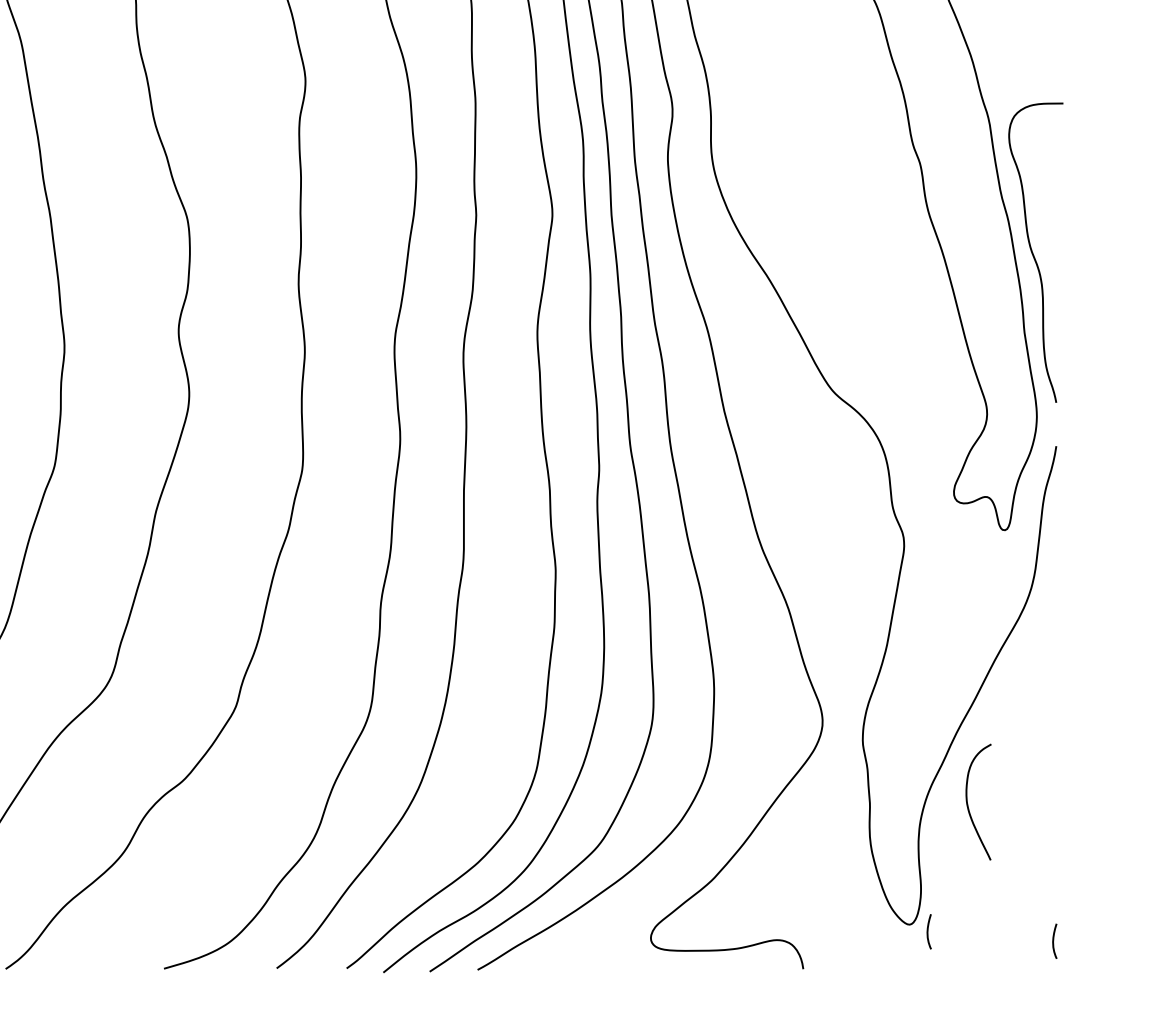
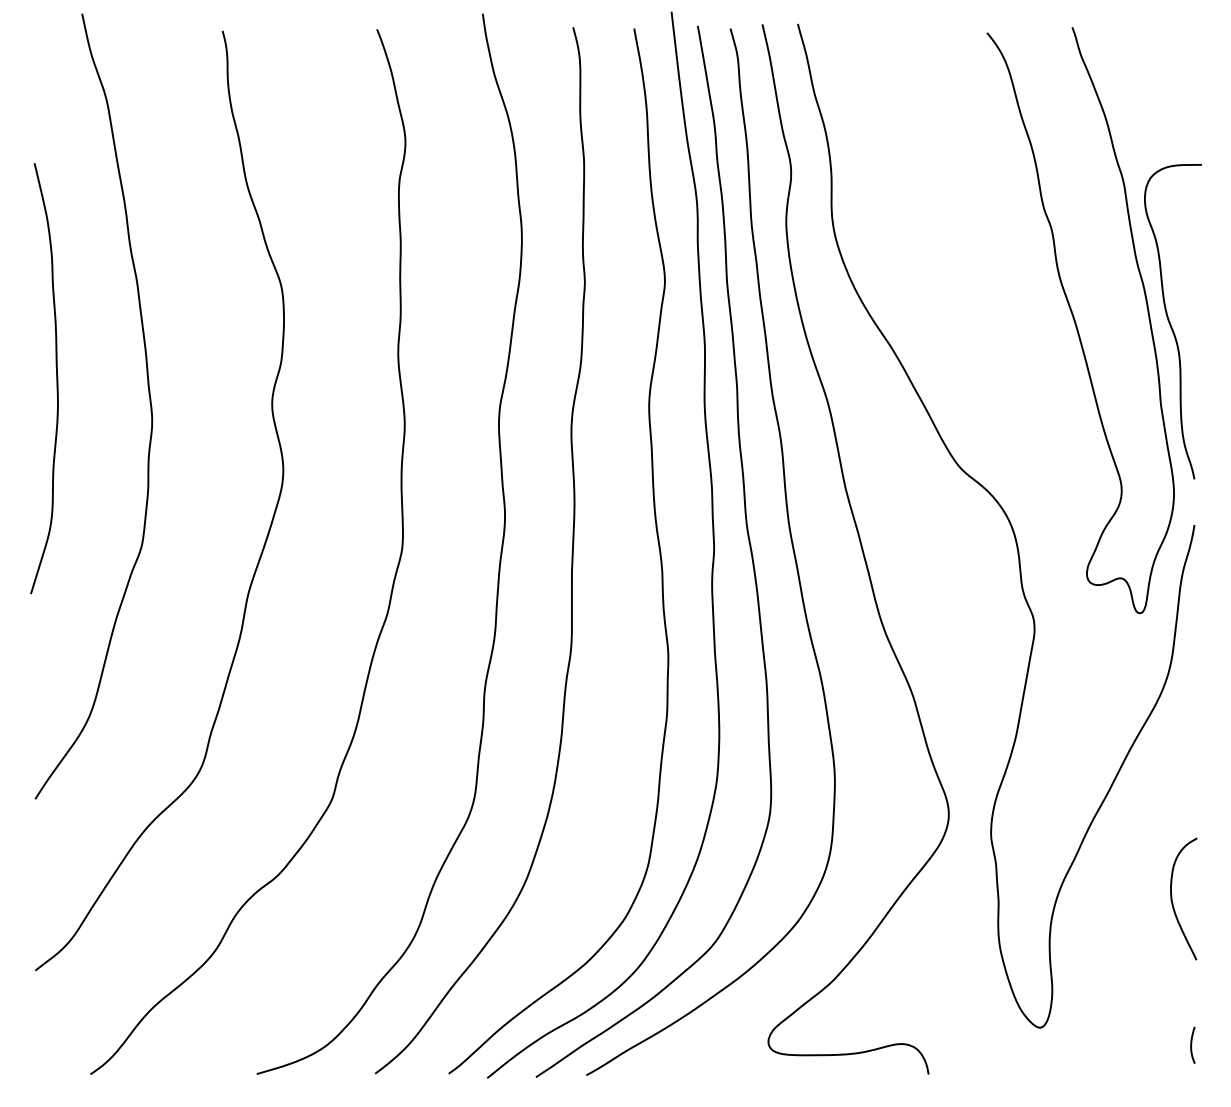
curve: (967, 801) -> (1172, 898), moved
curve: (928, 931) -> (1060, 1034), removed

